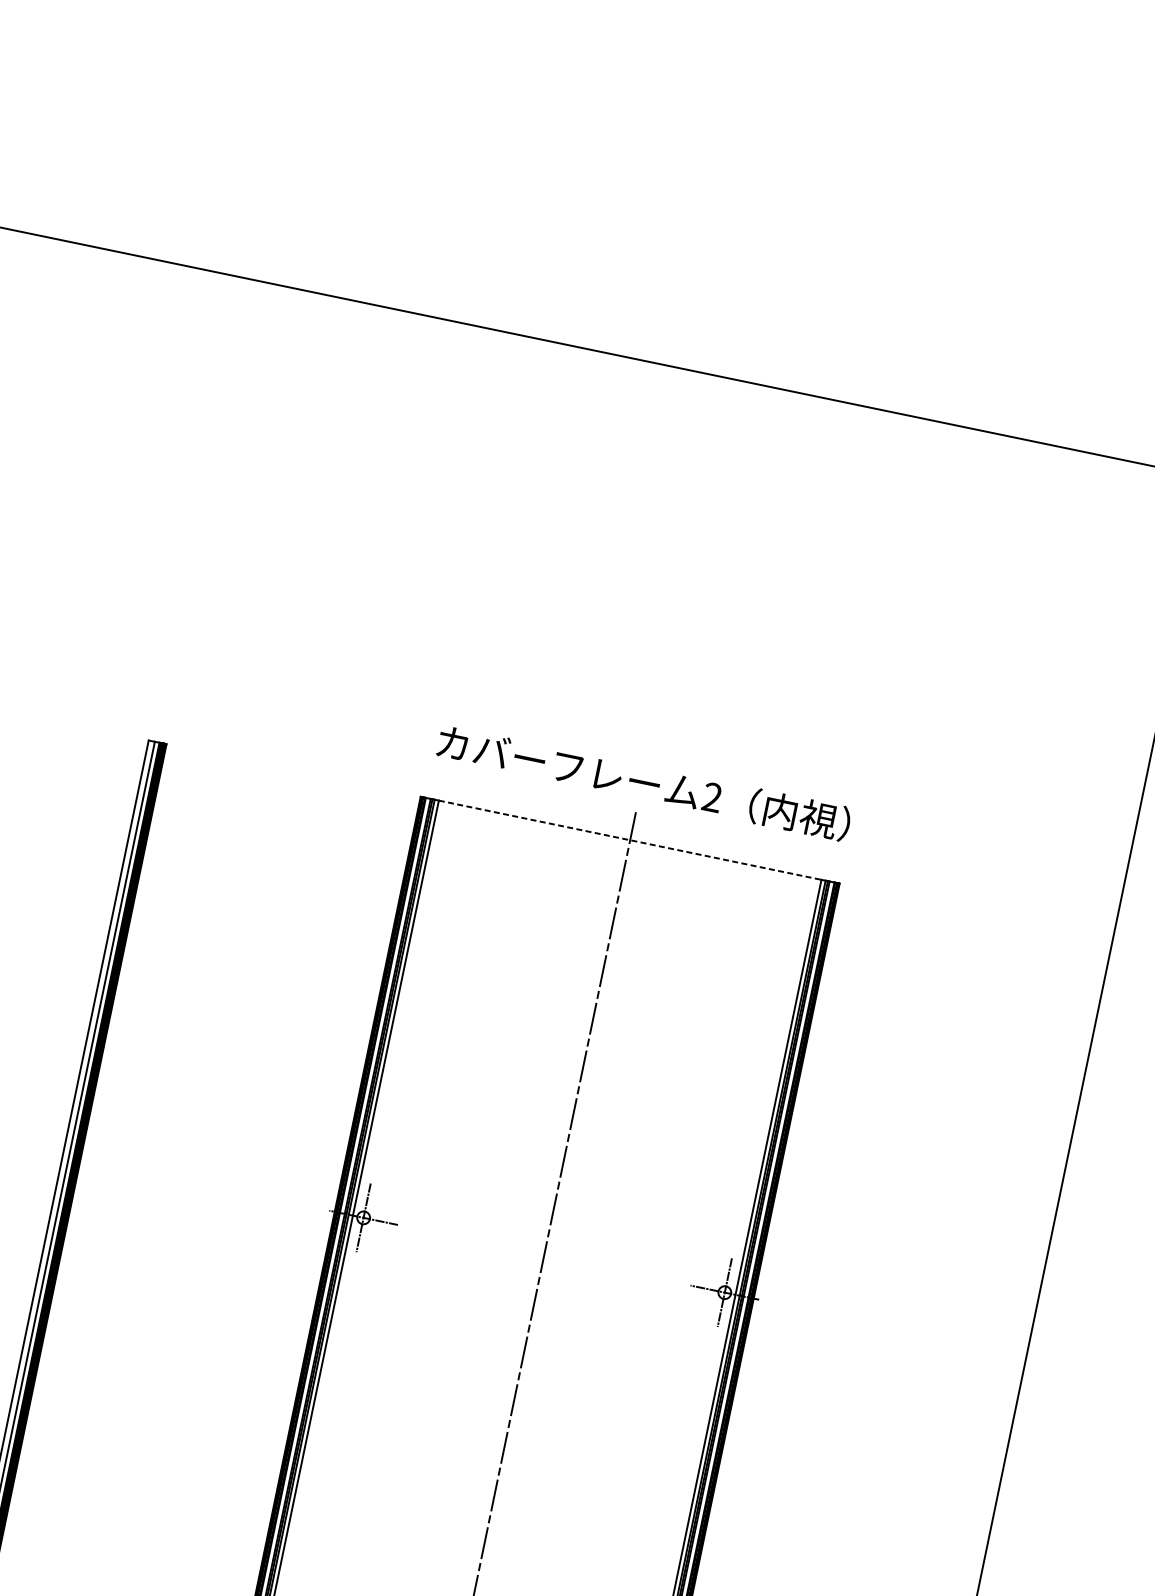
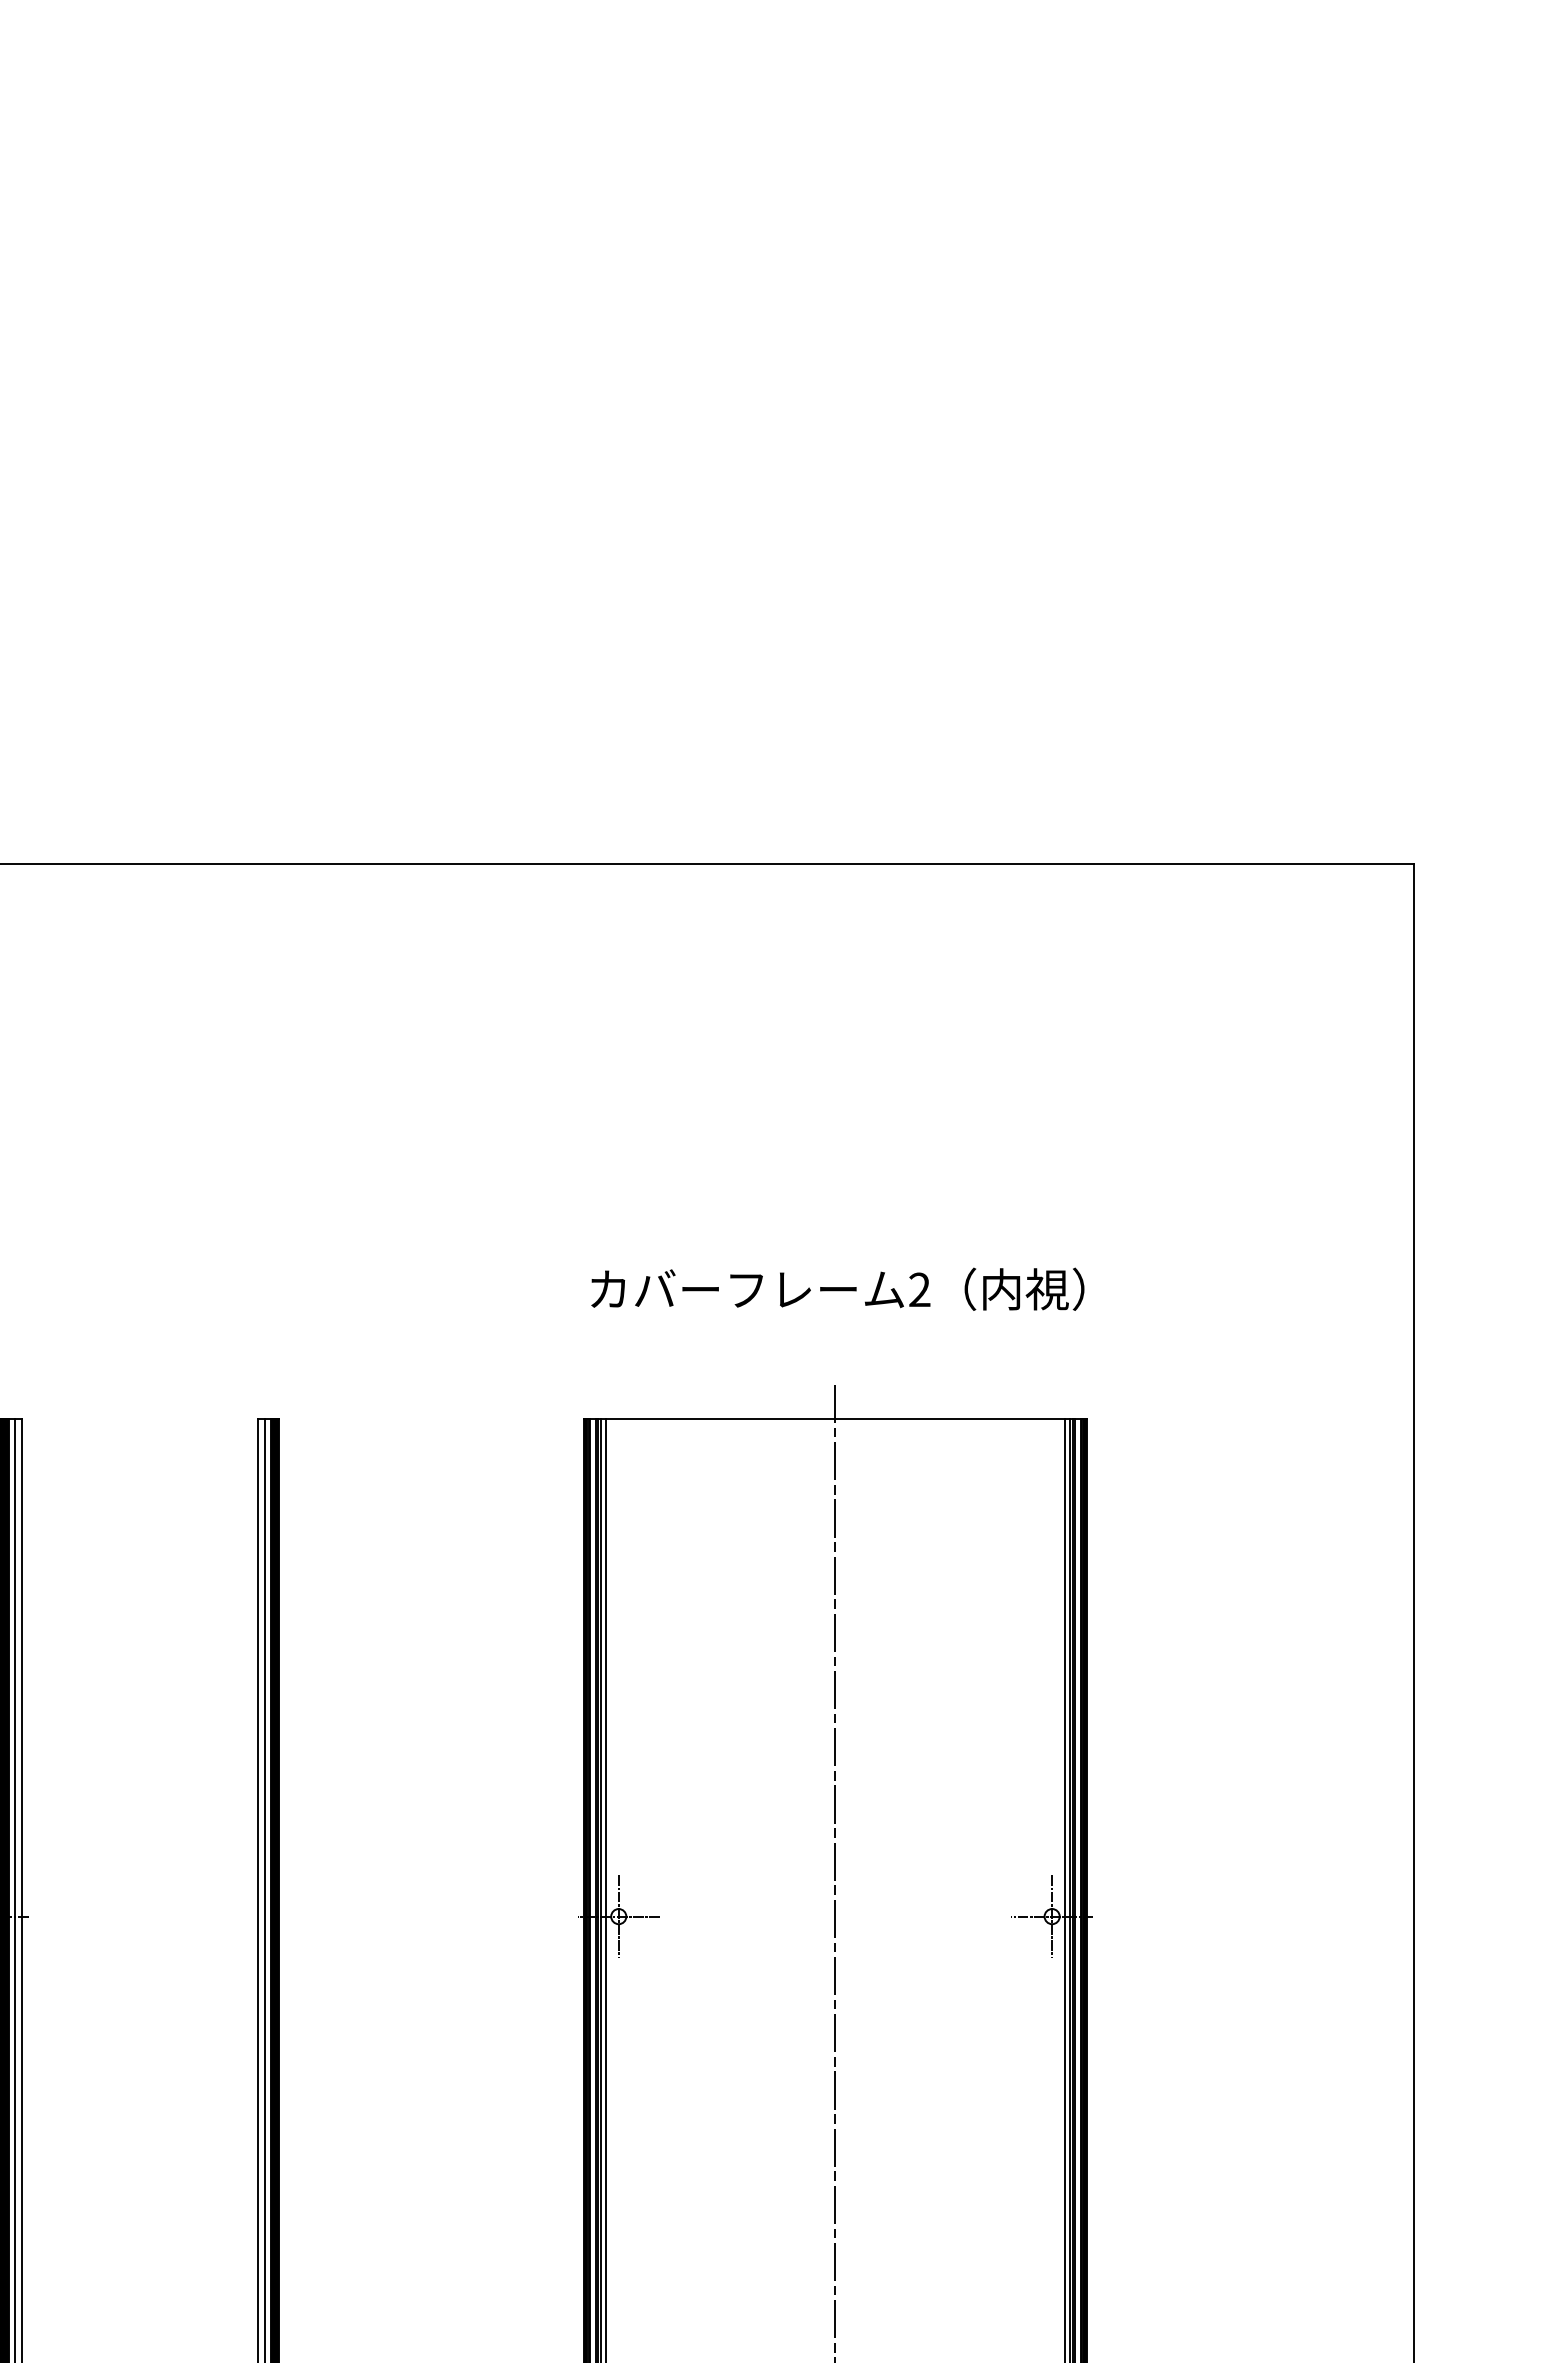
text: (643, 782) -> (837, 1288), moved
line: (630, 840) -> (835, 1418), dashed -> solid

